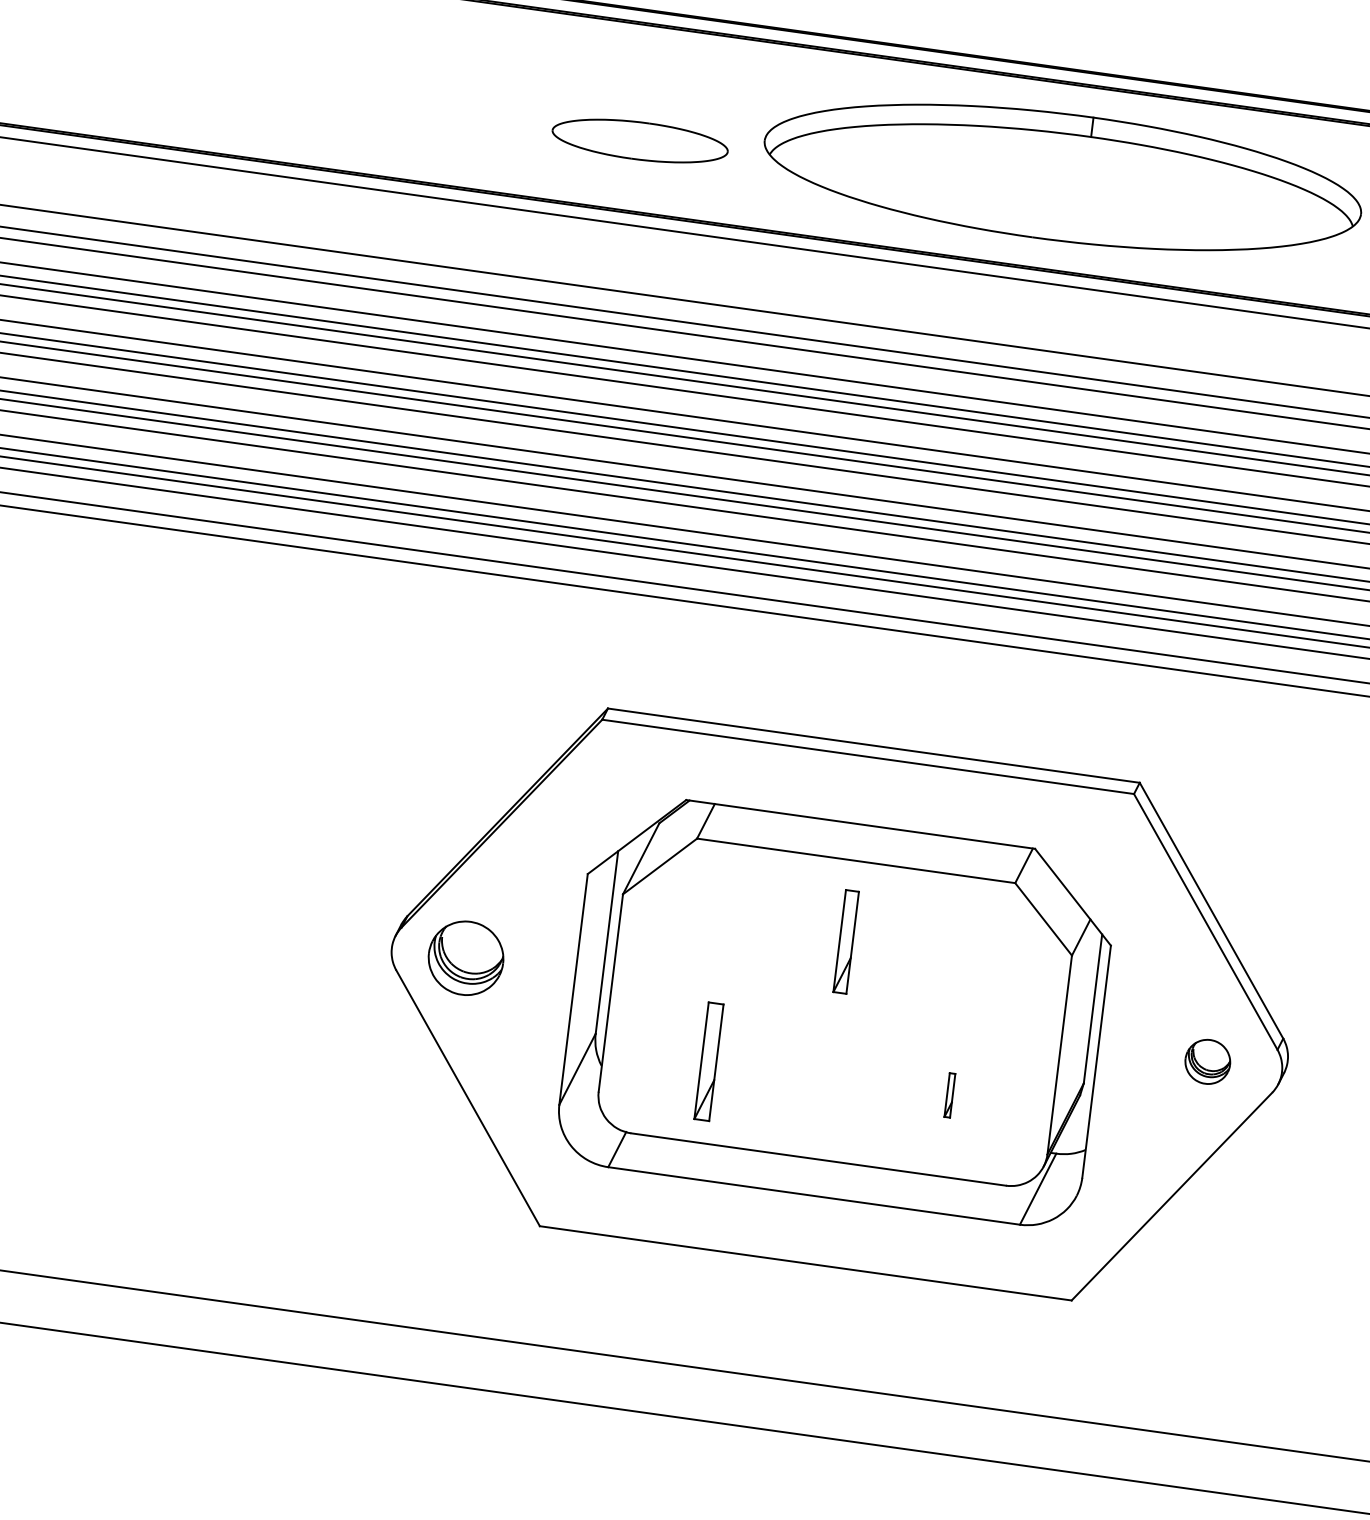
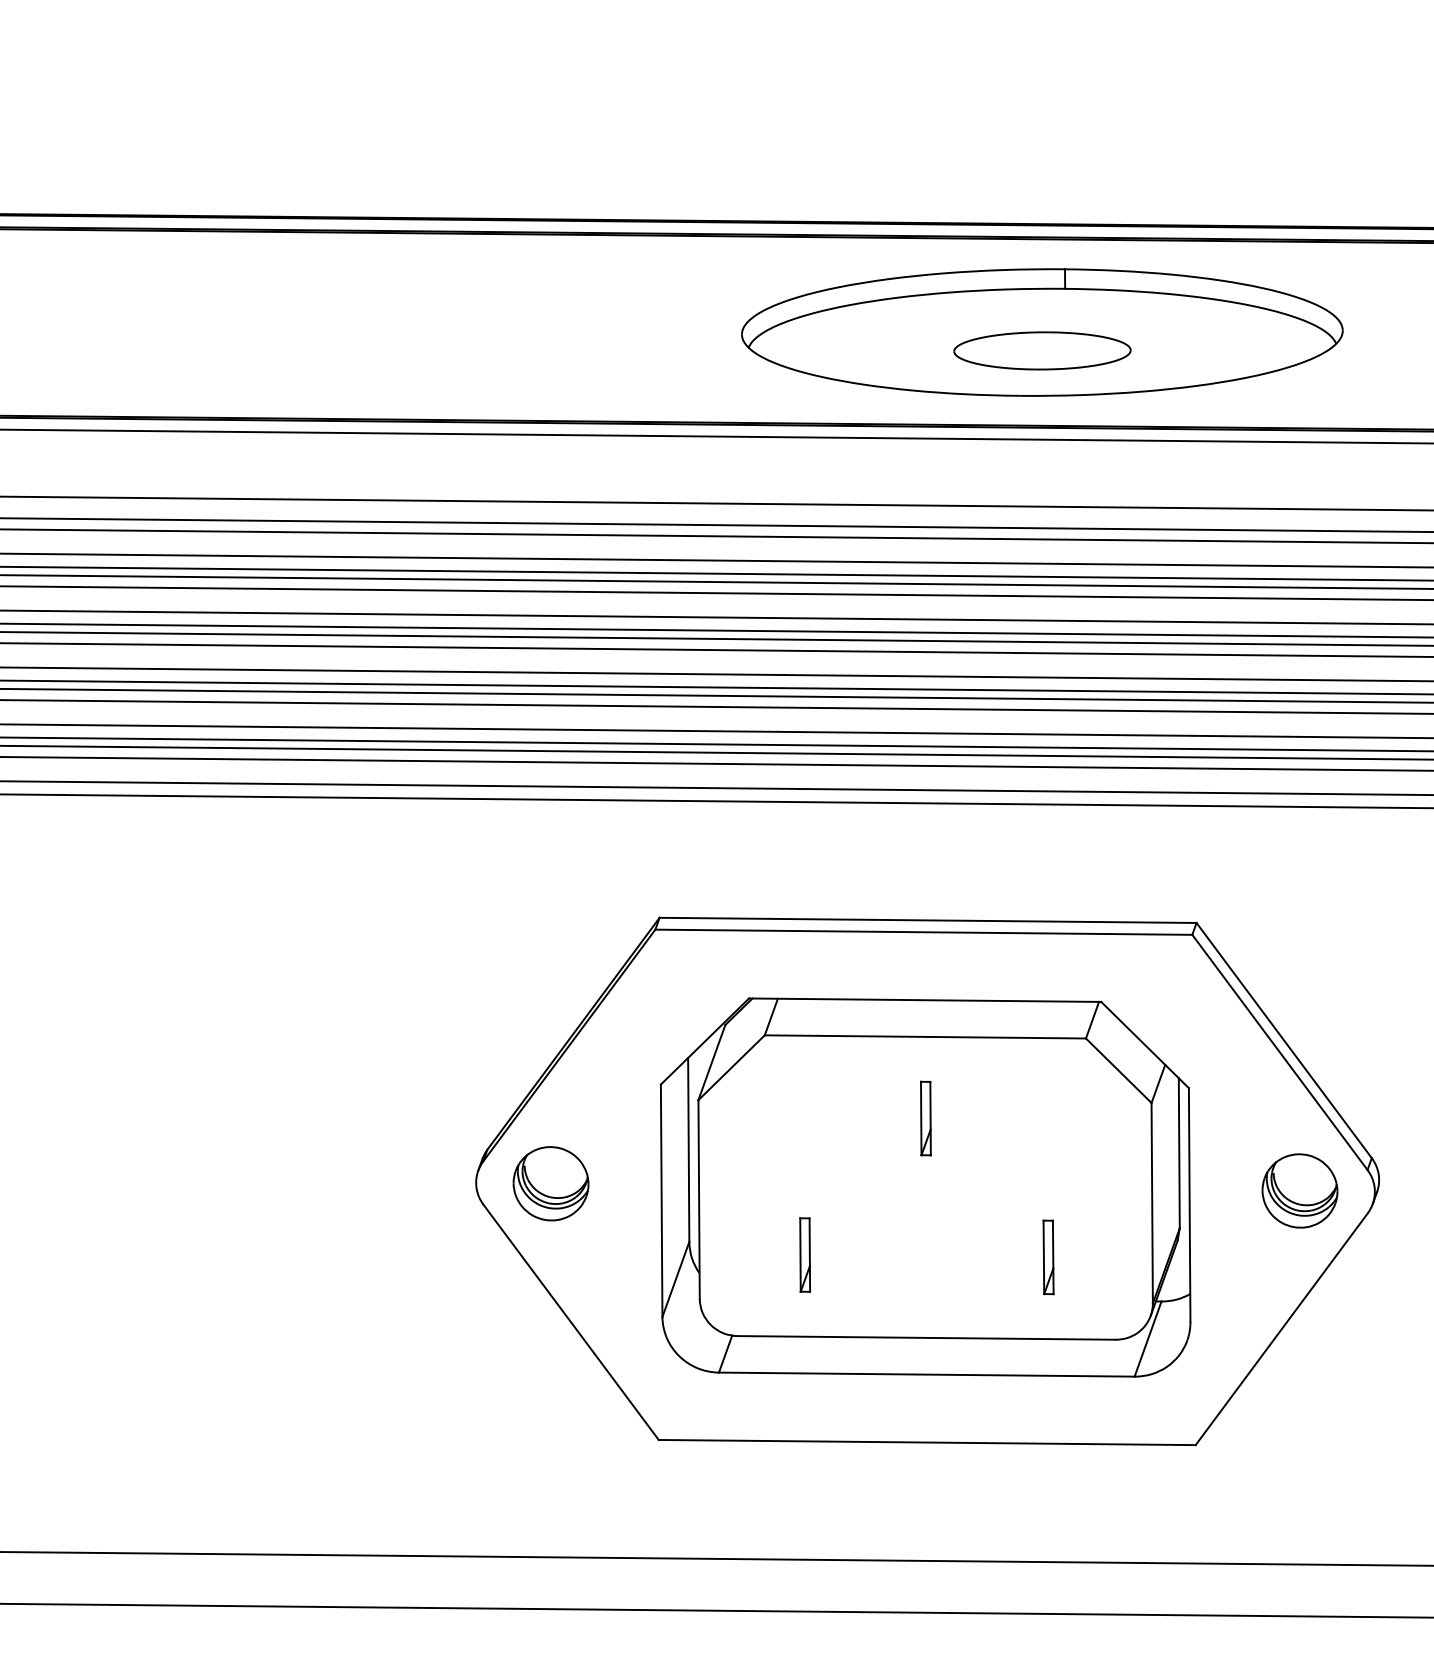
part: (640, 140) -> (1042, 350), moved
part: (845, 941) -> (925, 1118), size x0.71
part: (708, 1061) -> (804, 1254), size x0.62
part: (1207, 1061) -> (1299, 1190), size x1.67
part: (949, 1095) -> (1048, 1257), size x1.67

